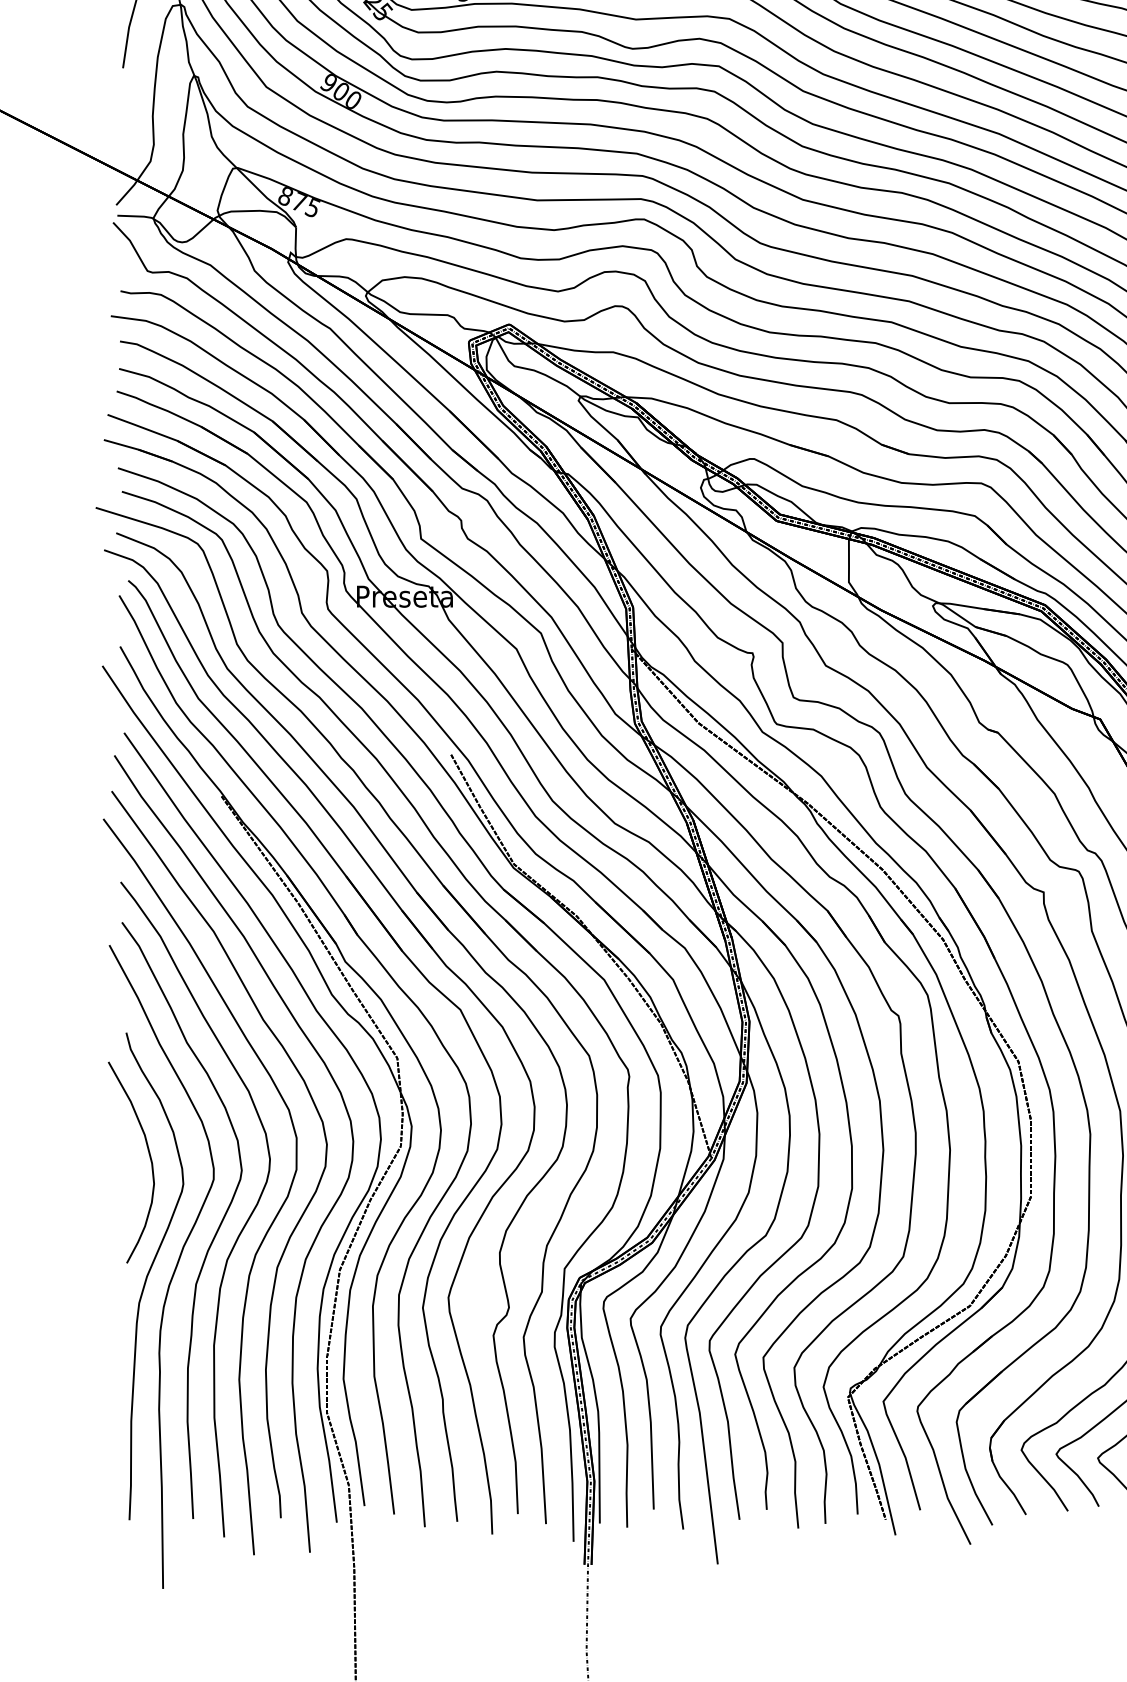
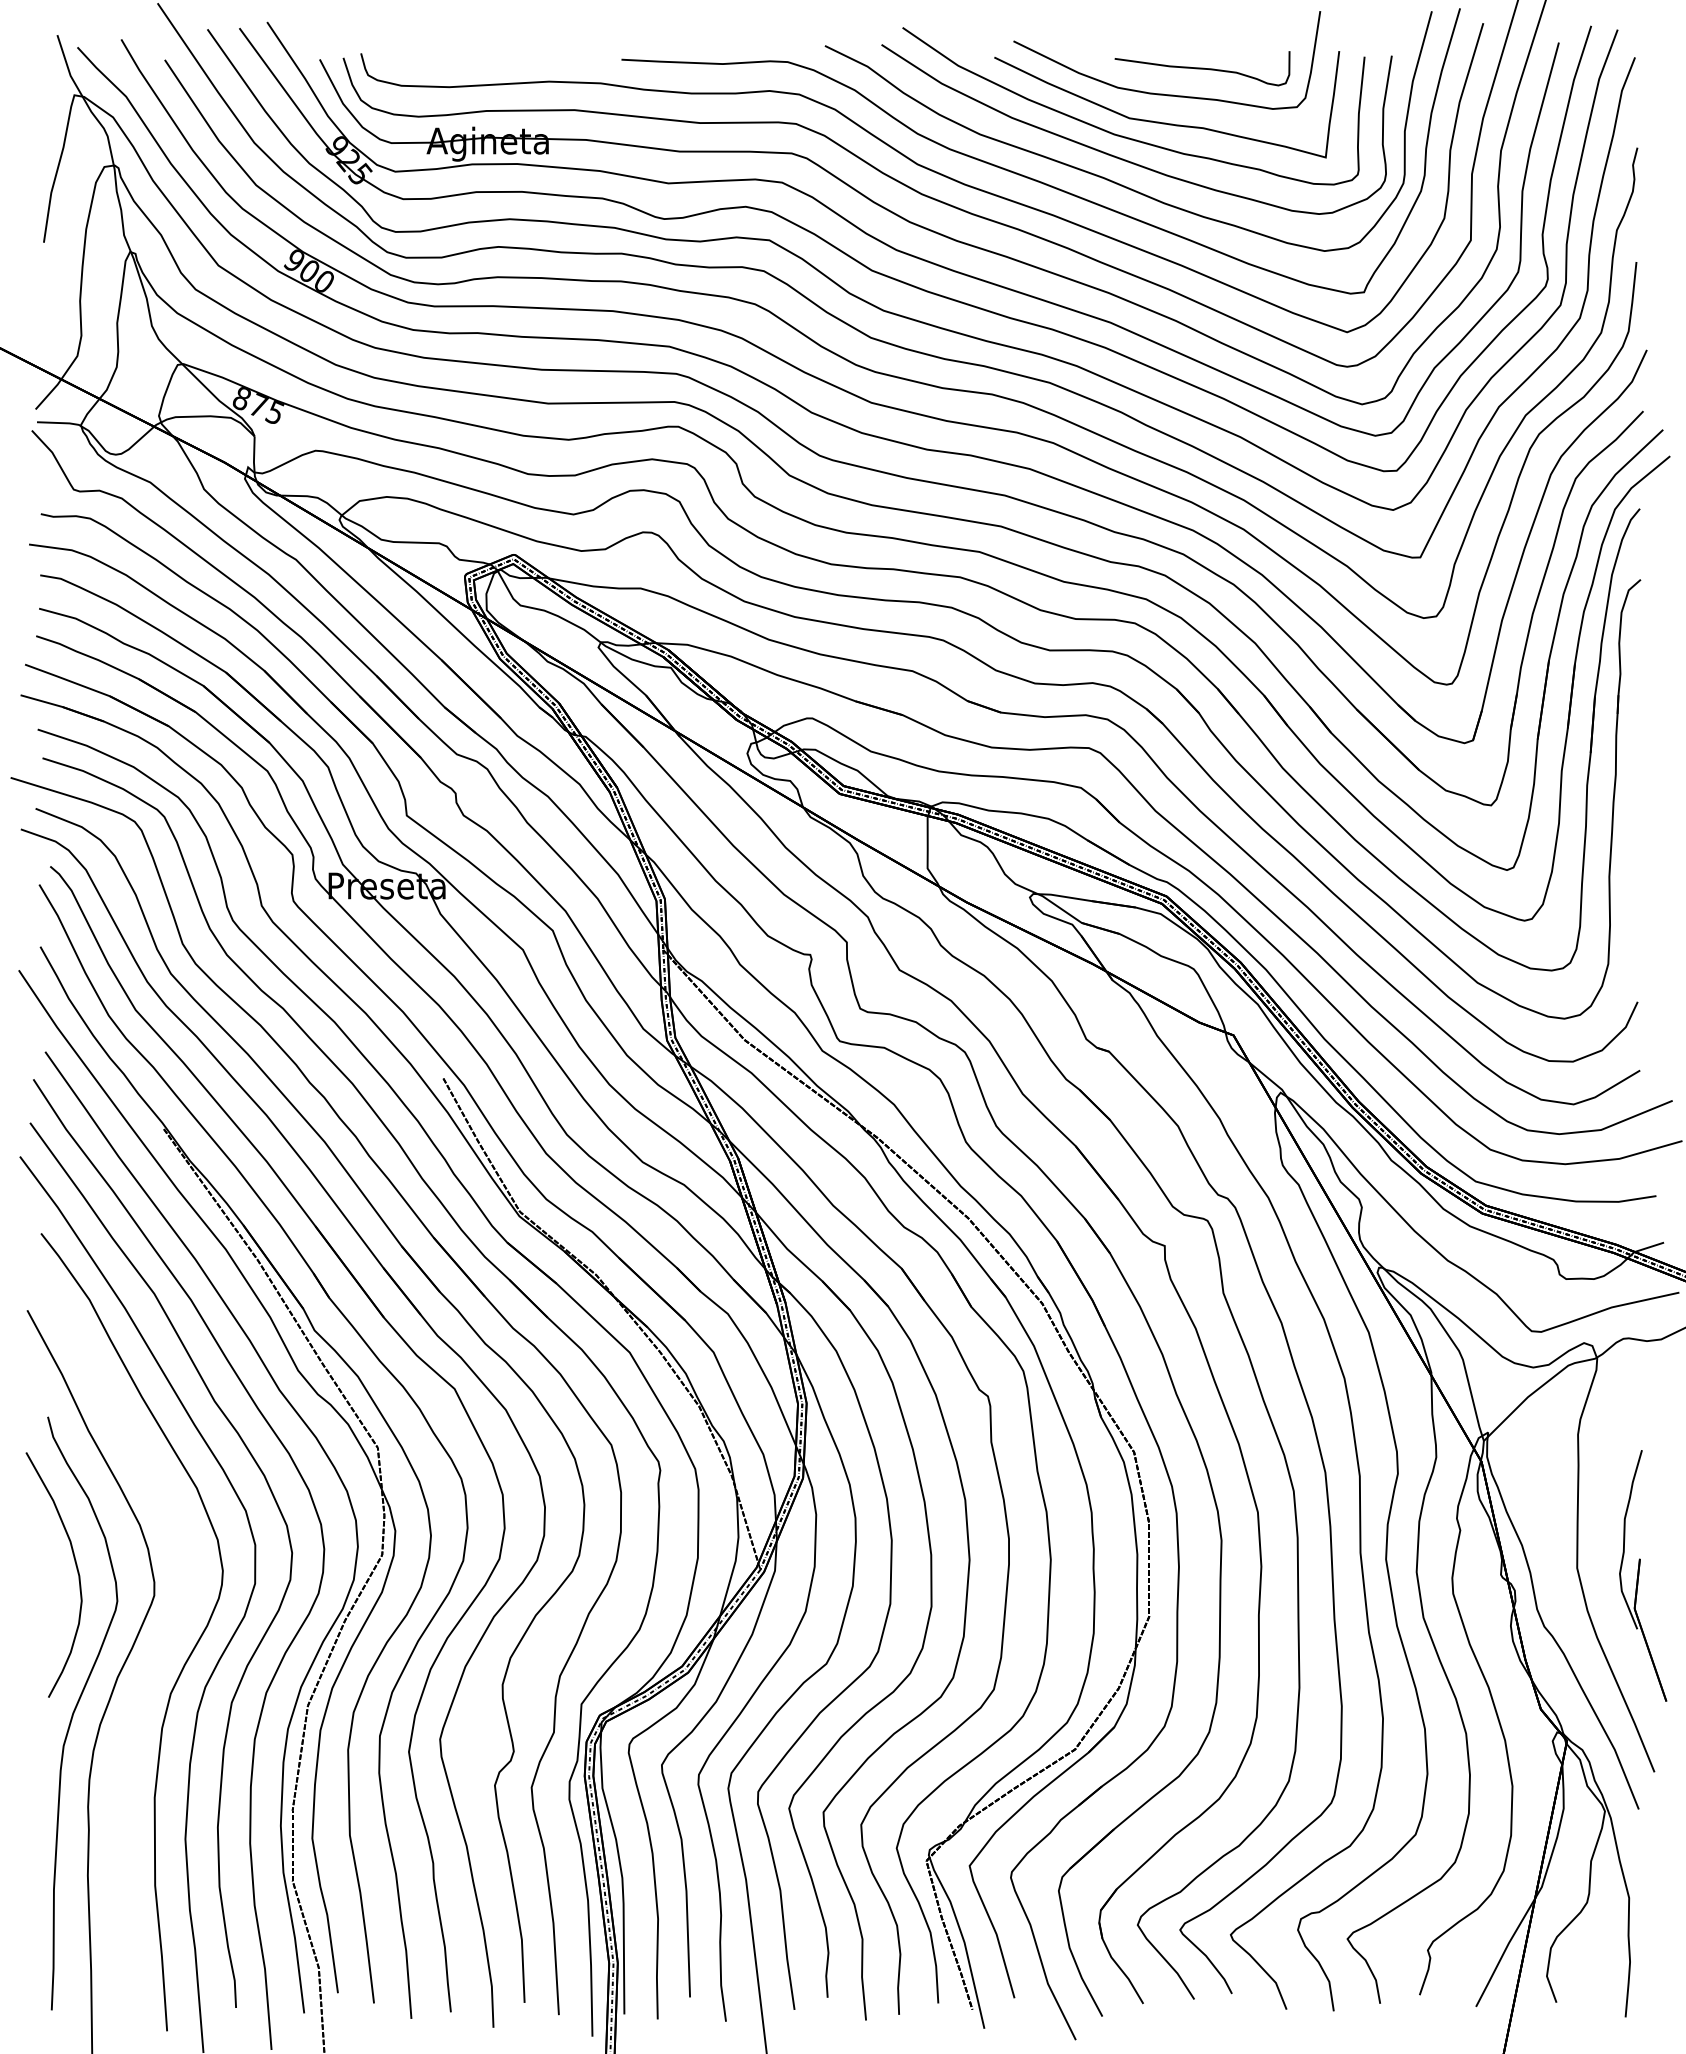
curve: (215, 1232) -> (156, 1660), removed

